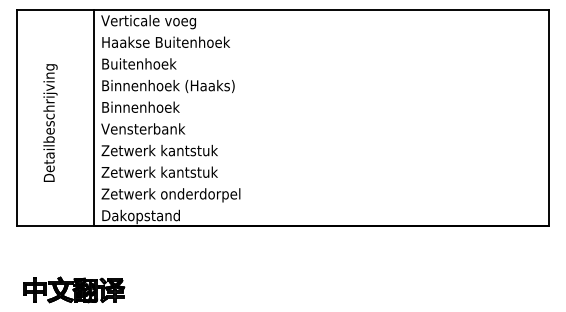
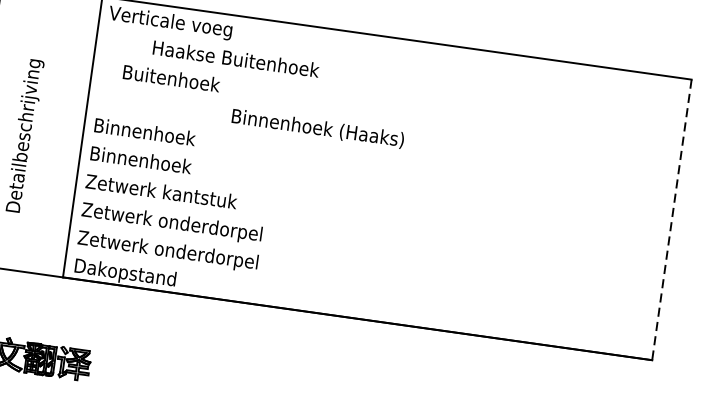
text: (165, 41) -> (235, 57), moved
text: (139, 63) -> (171, 77), moved
text: (168, 86) -> (318, 128), moved
line: (549, 118) -> (672, 220), solid -> dashed
text: (143, 128) -> (144, 159), Vensterbank -> Binnenhoek
text: (200, 173) -> (210, 228), Zetwerk kantstuk -> Zetwerk onderdorpel

